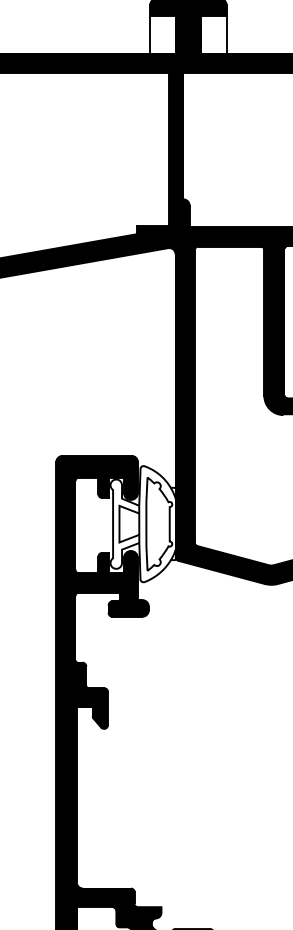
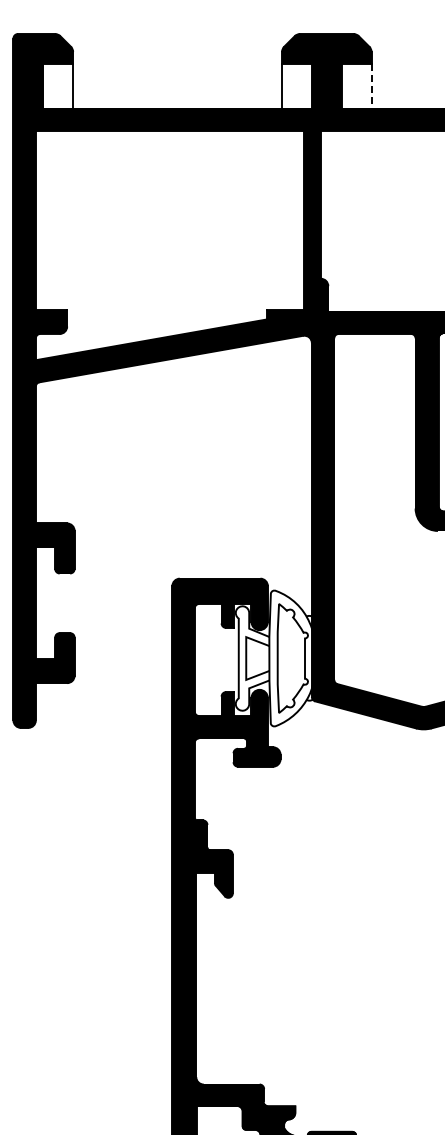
line: (226, 34) -> (371, 86), solid -> dashed

